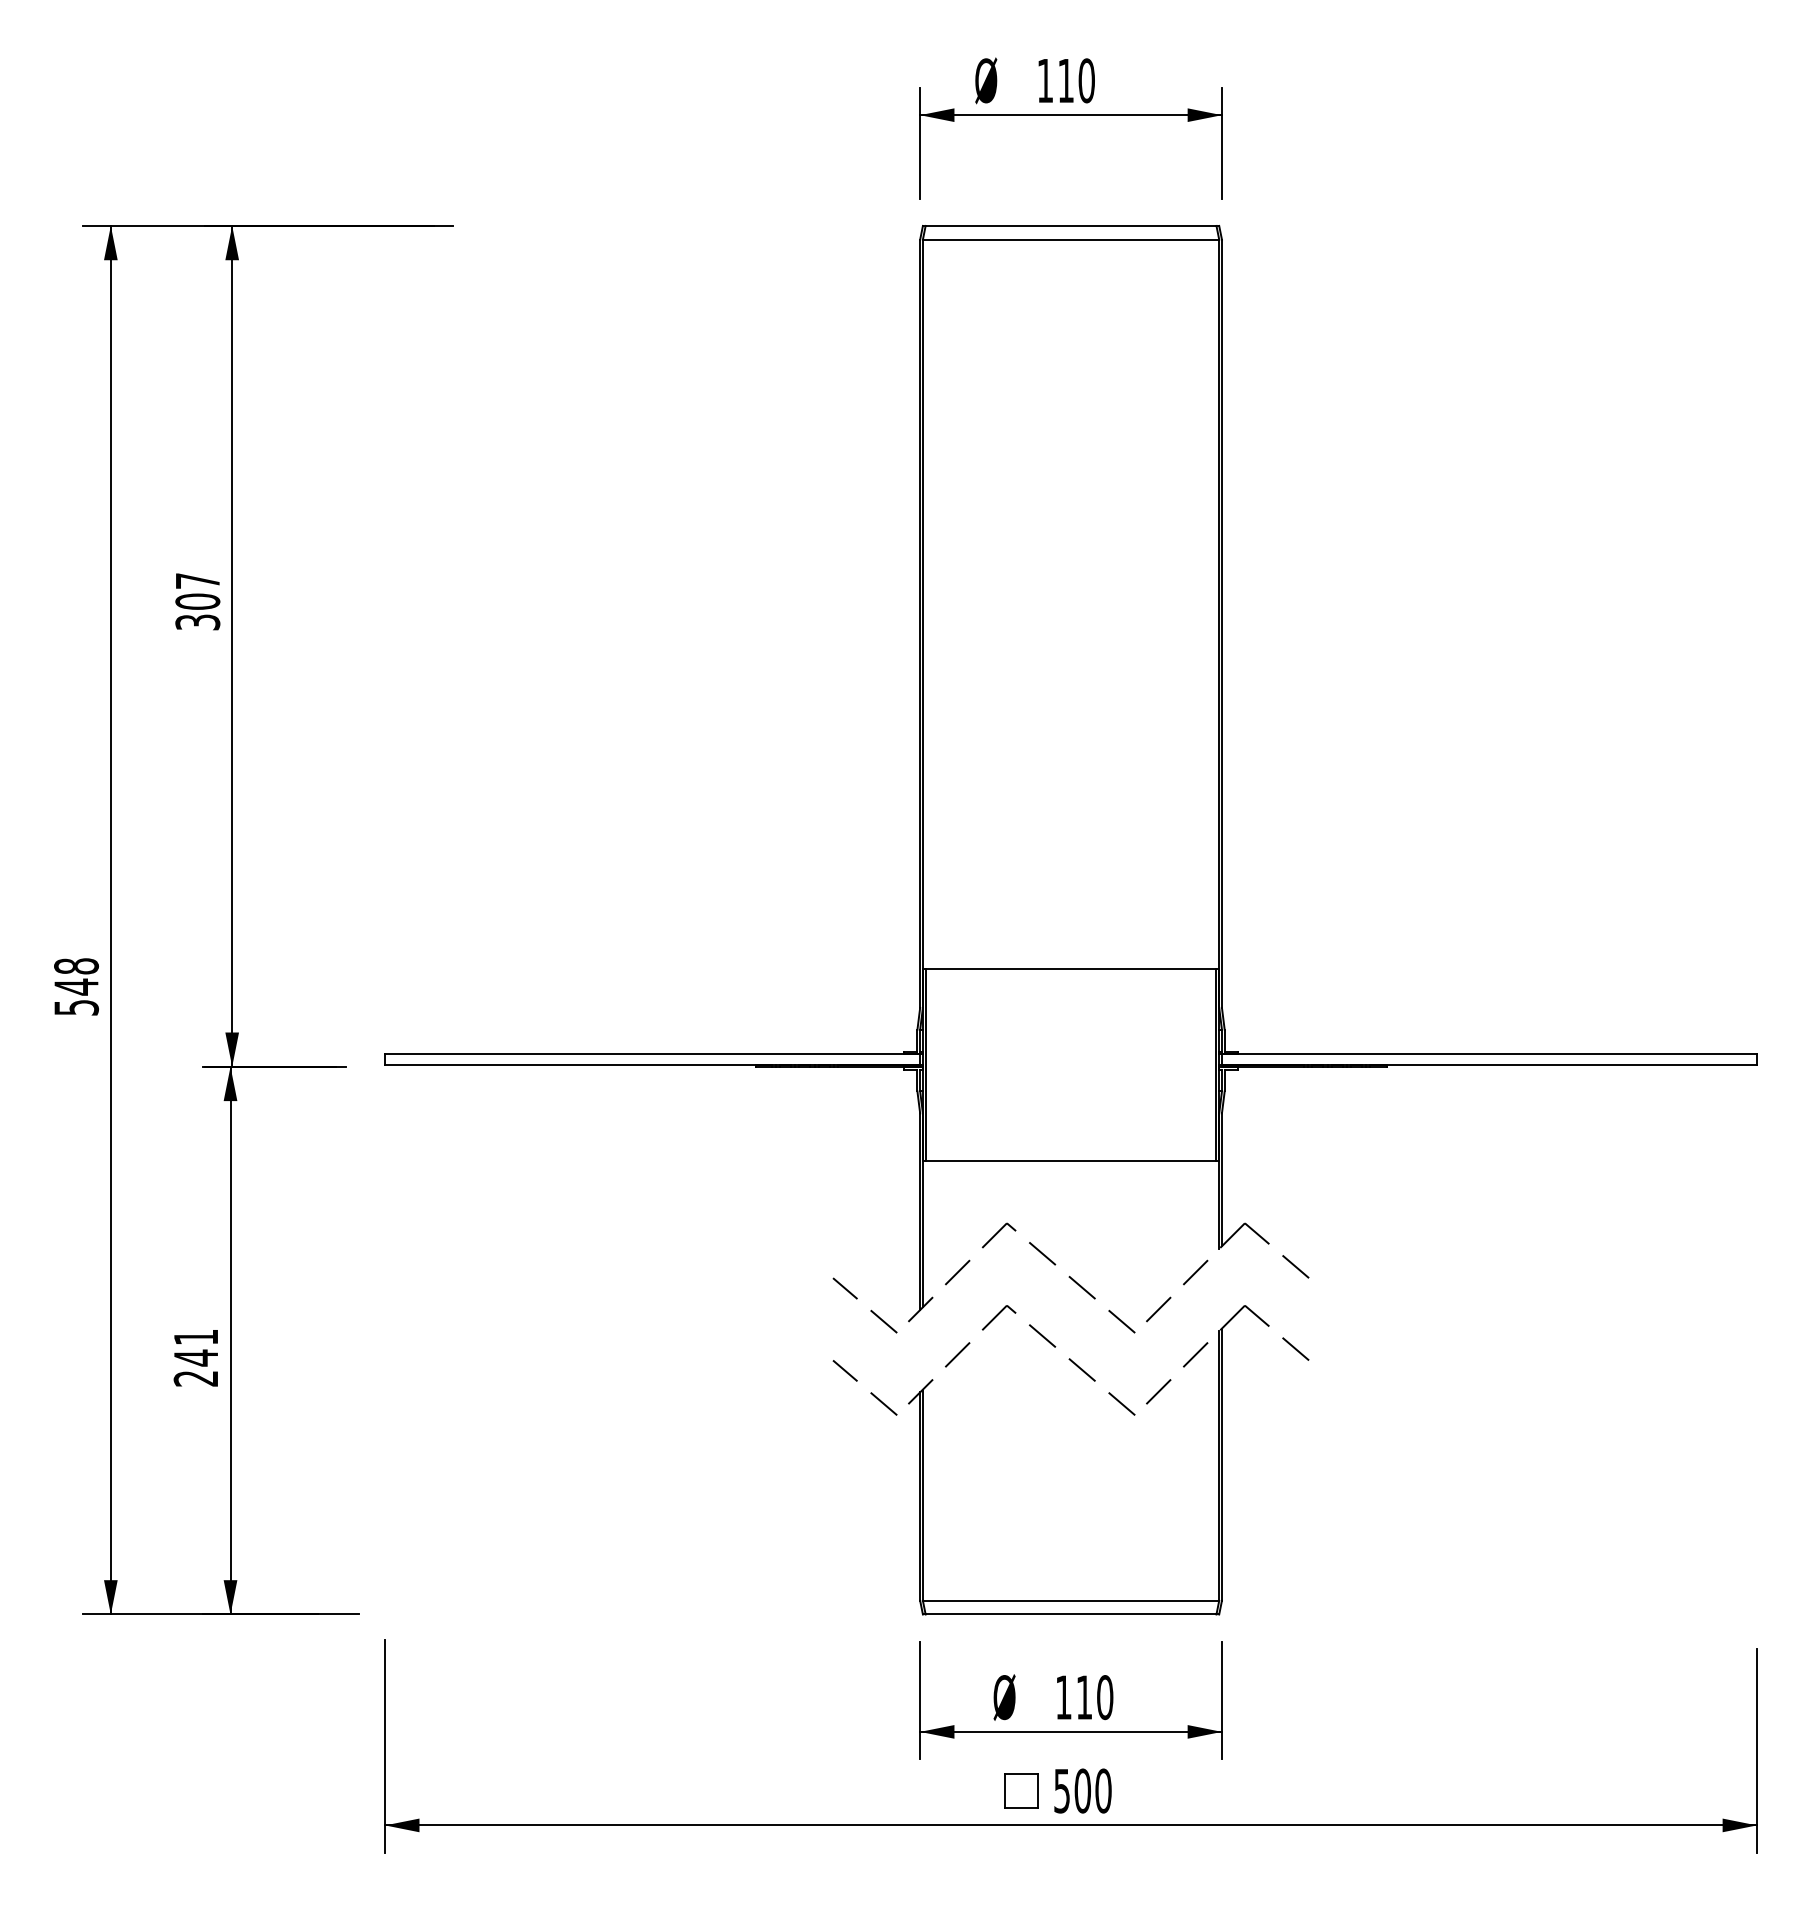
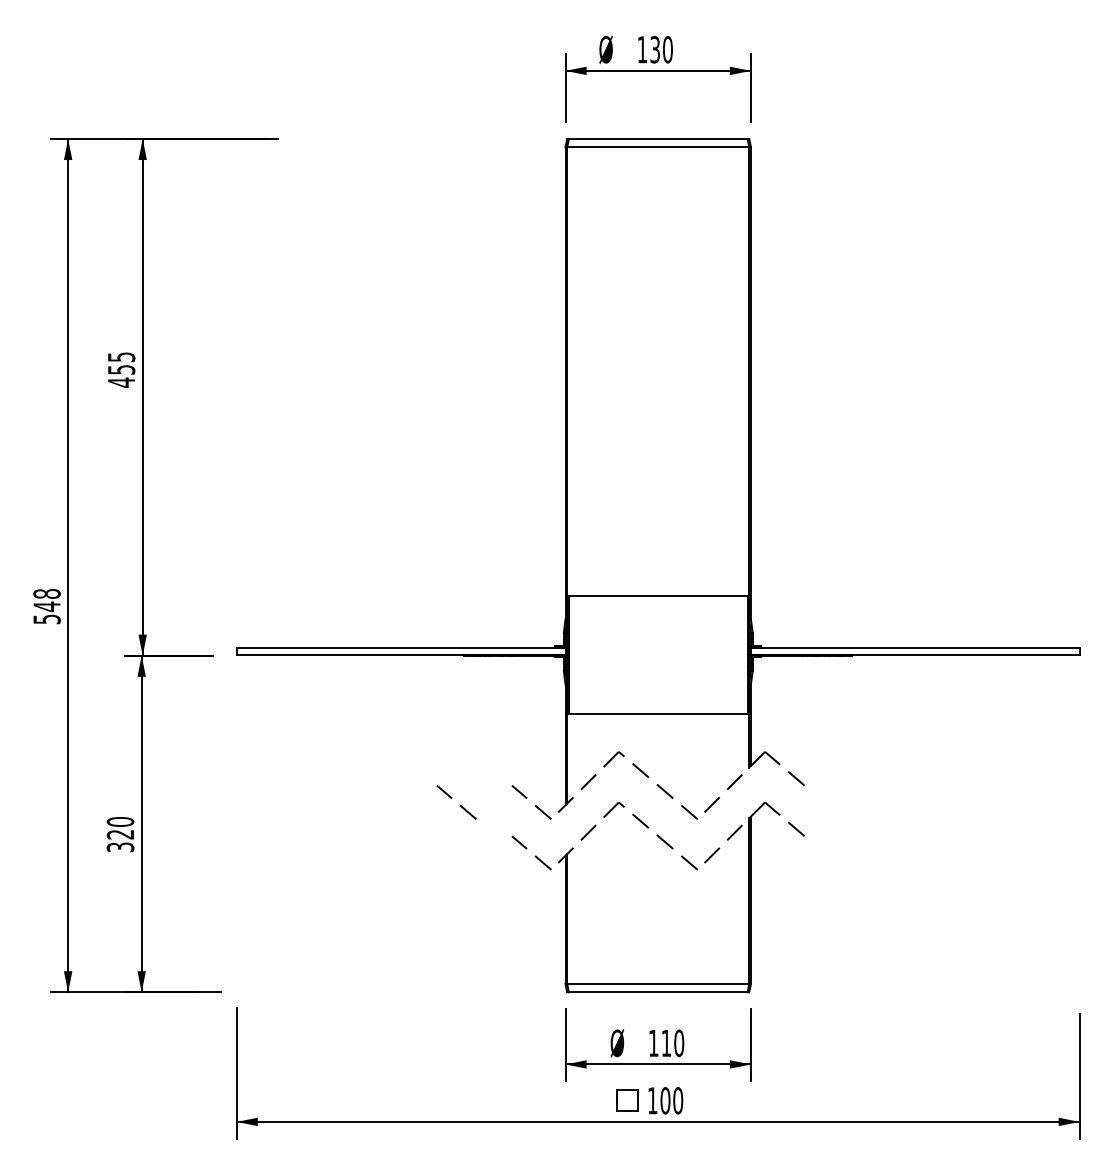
text: (1064, 80) -> (654, 49), 110 -> 130
text: (197, 601) -> (121, 369), 307 -> 455
line: (749, 1310) -> (460, 805), added
text: (196, 1357) -> (120, 834), 241 -> 320
text: (1061, 1790) -> (652, 1100), 500 -> 100

